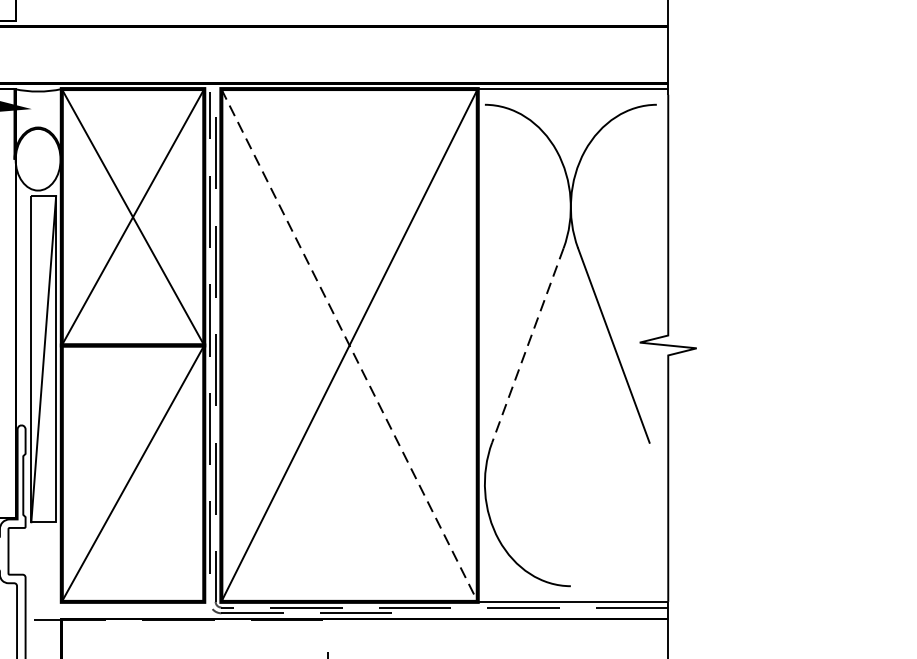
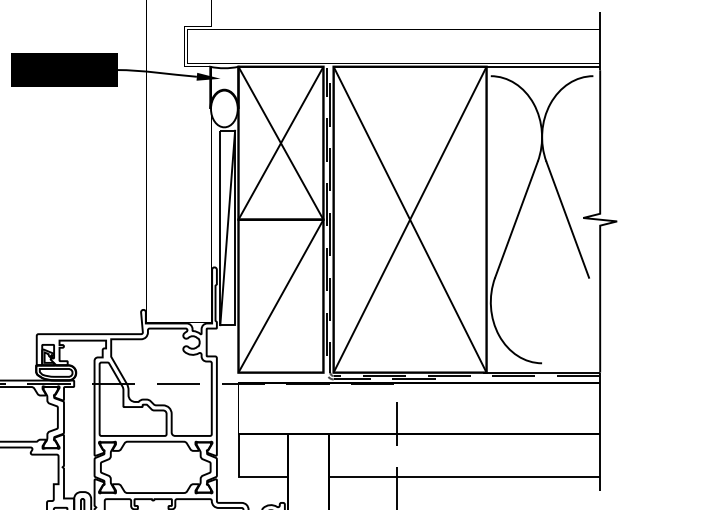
line: (350, 345) -> (410, 219), dashed -> solid
line: (527, 345) -> (516, 219), dashed -> solid

